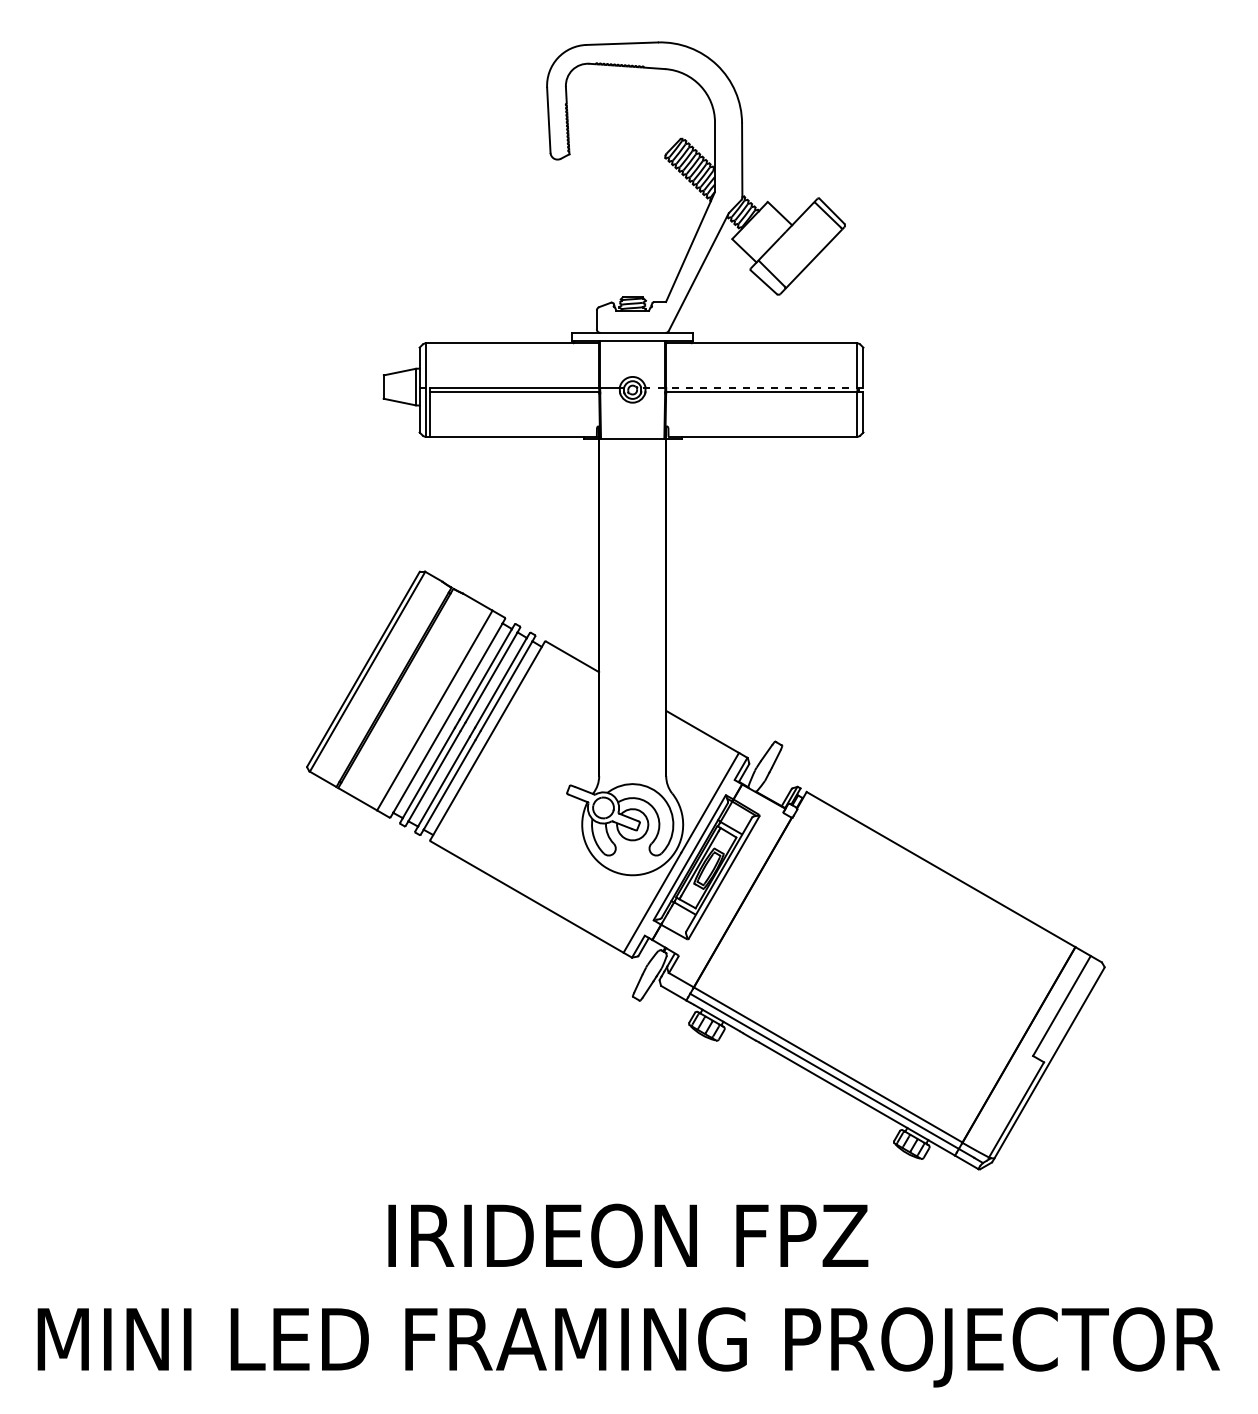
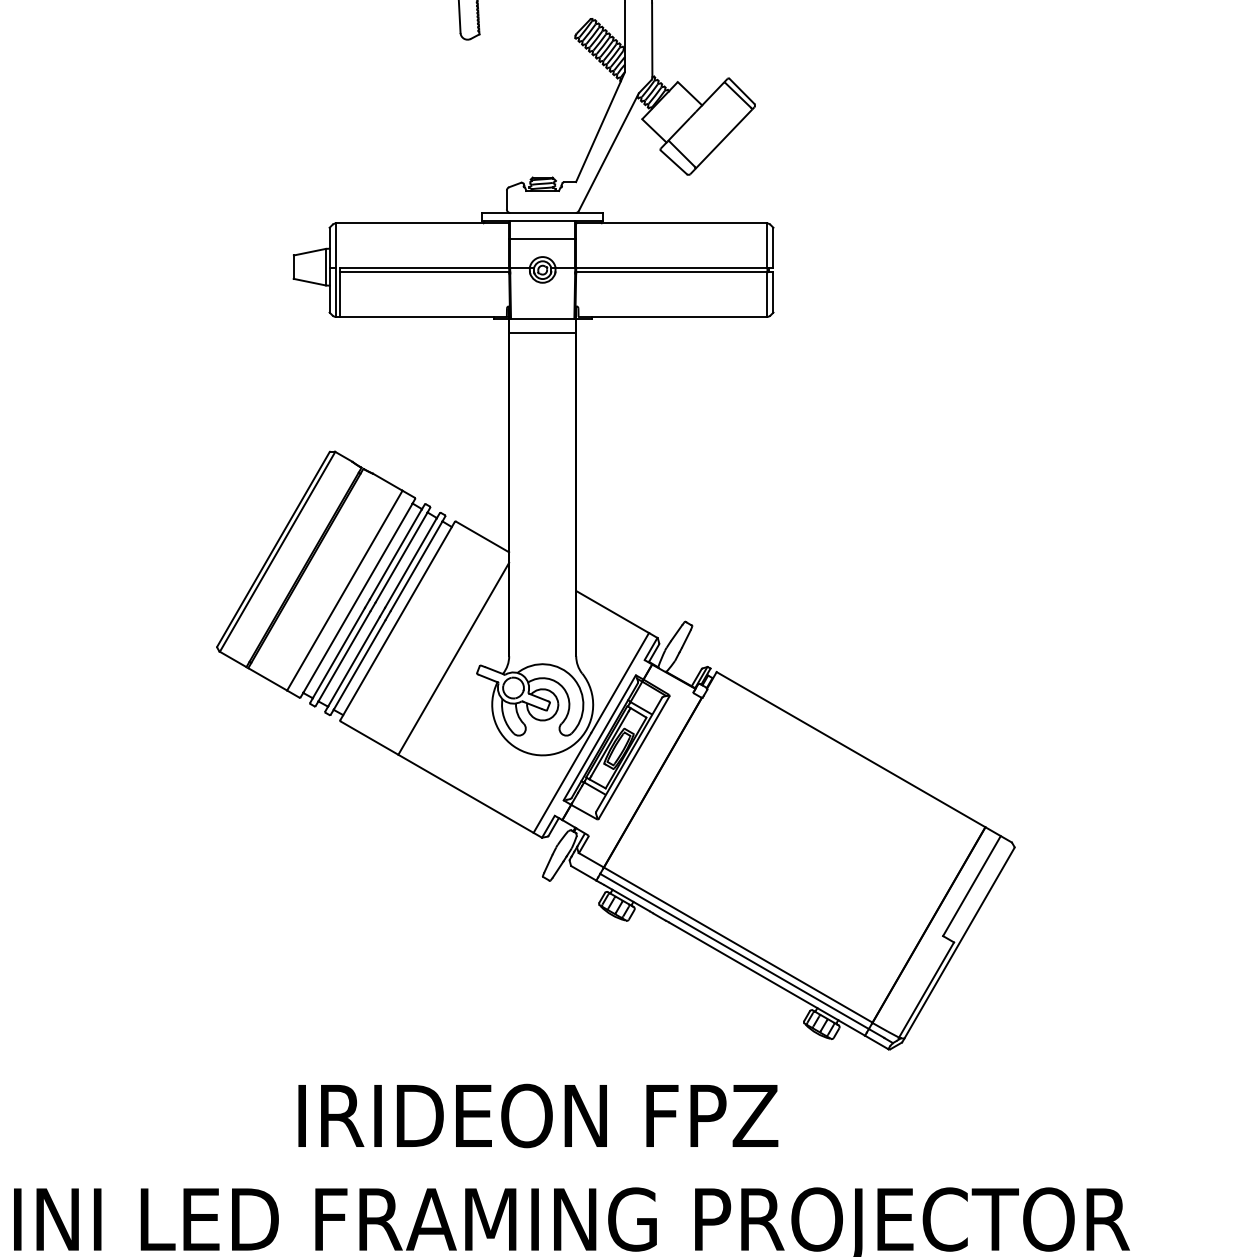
line: (632, 359) -> (542, 239), added
line: (751, 387) -> (661, 267), dashed -> solid
line: (632, 452) -> (542, 332), added
line: (543, 778) -> (453, 658), added

